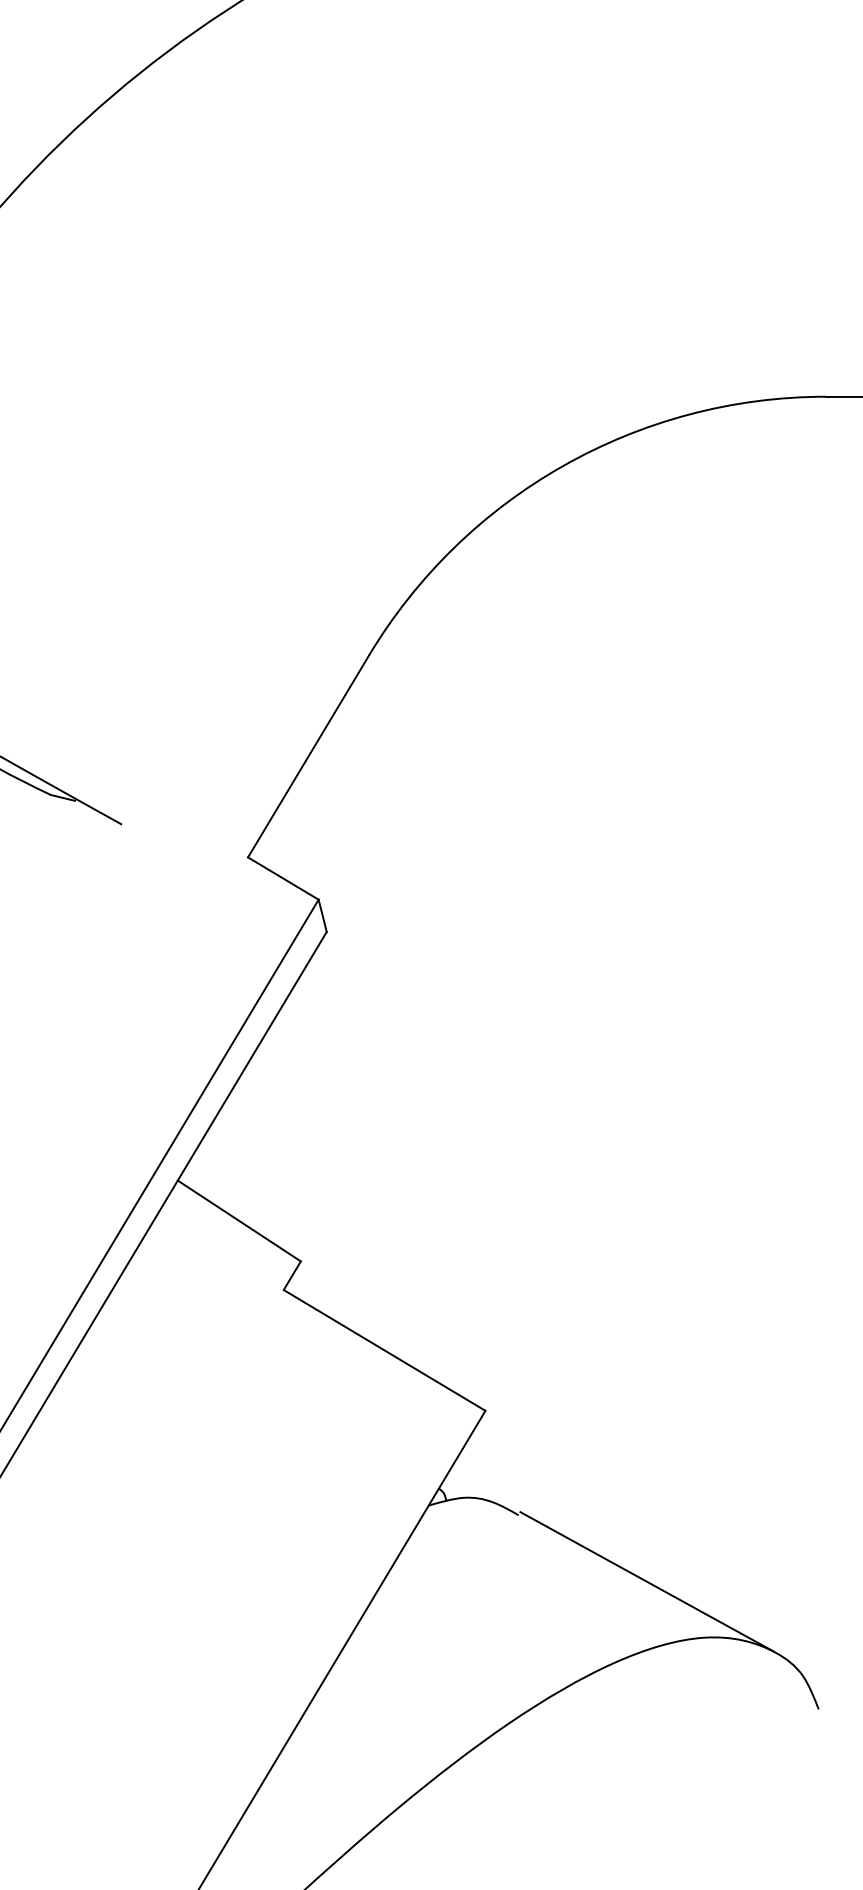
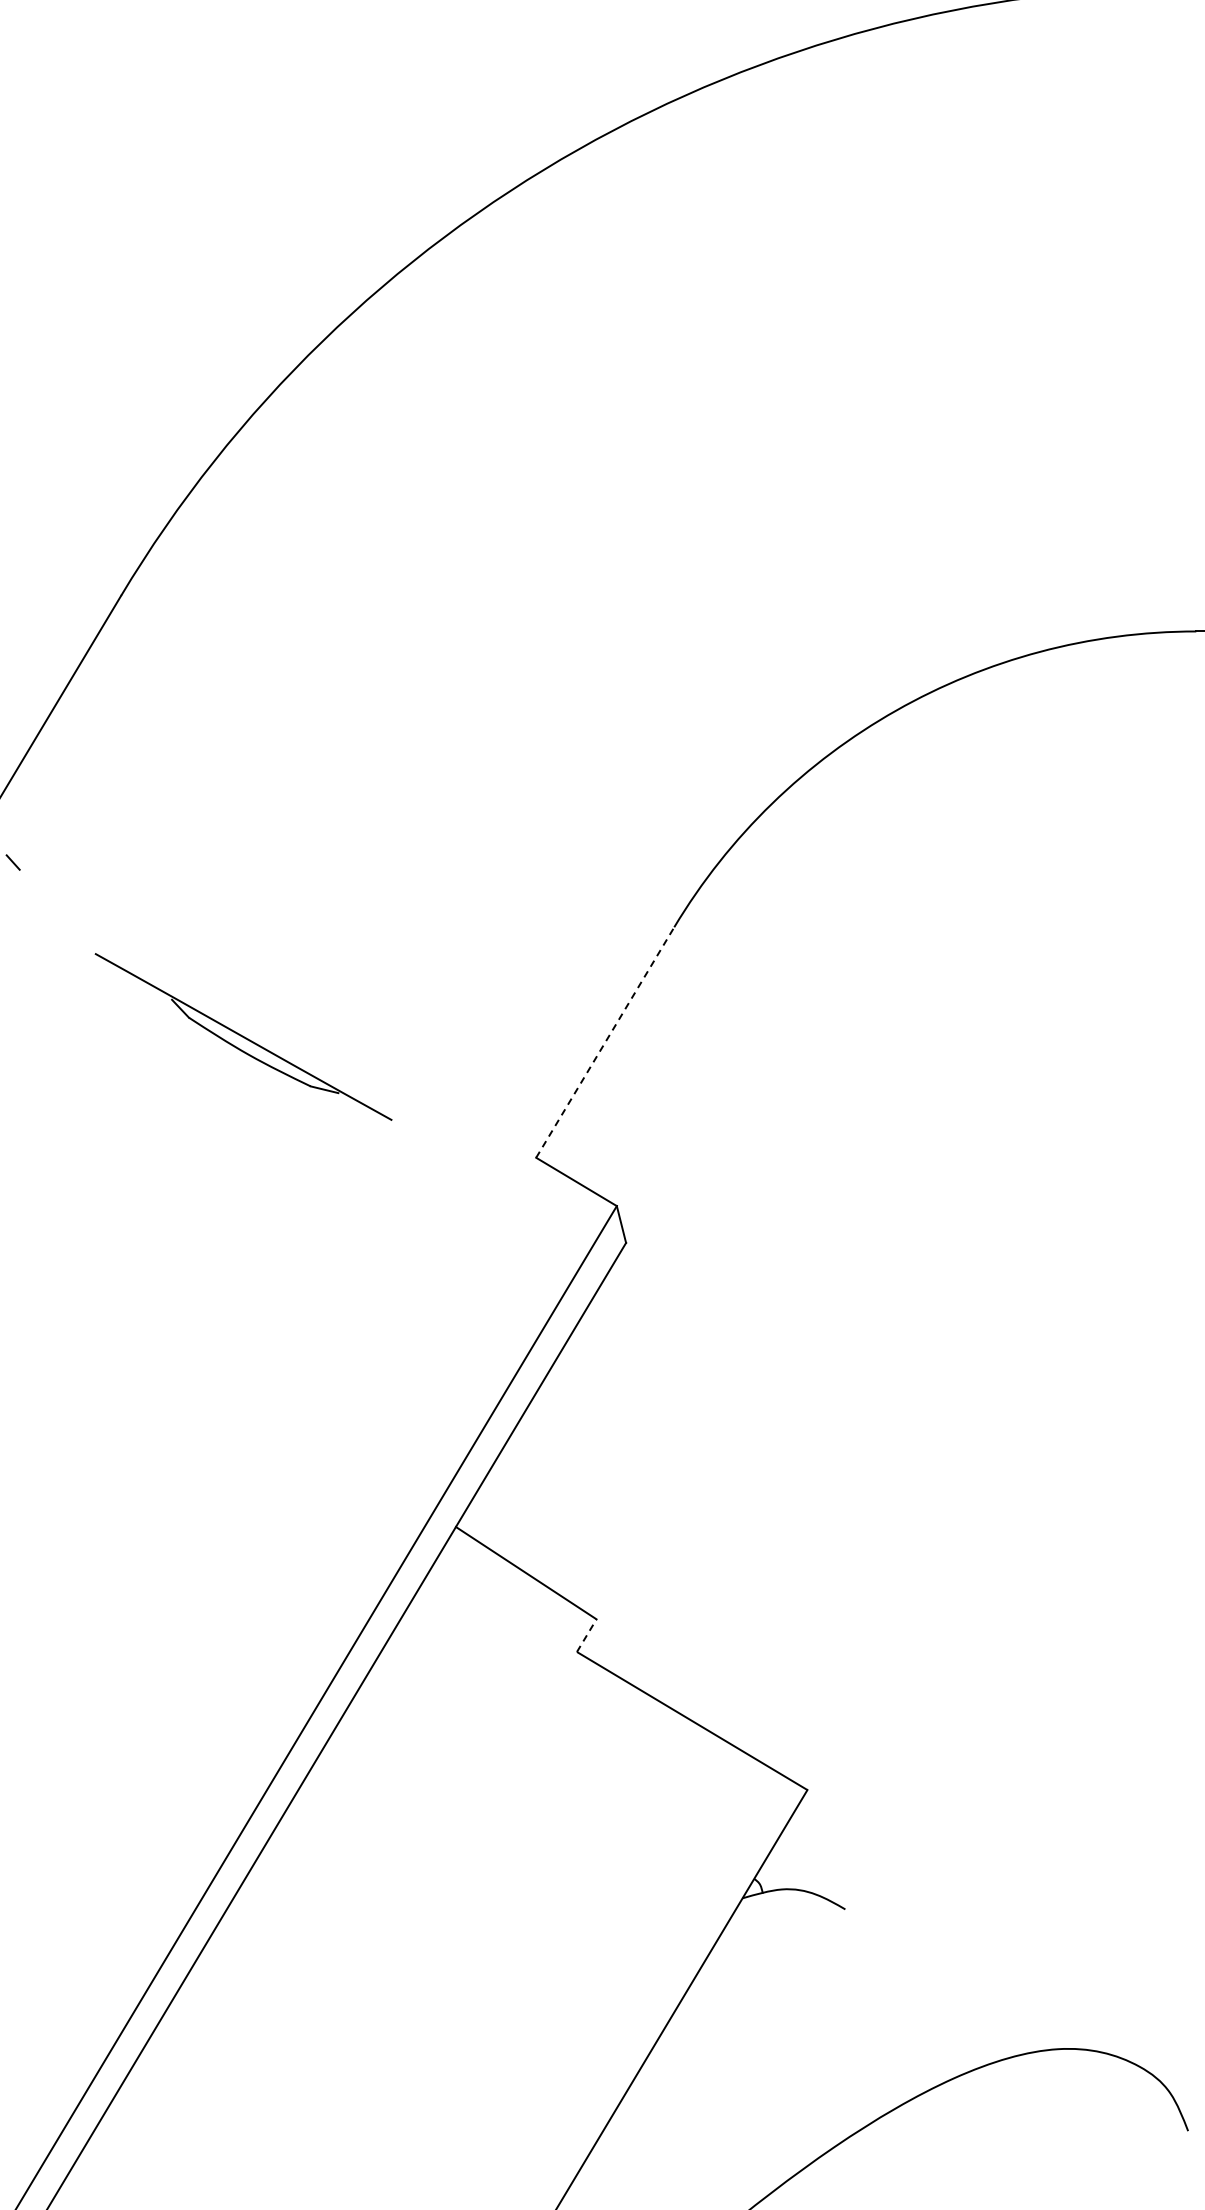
line: (308, 756) -> (605, 1042), solid -> dashed
line: (292, 1275) -> (587, 1635), solid -> dashed
line: (646, 1581) -> (991, 1985), removed

